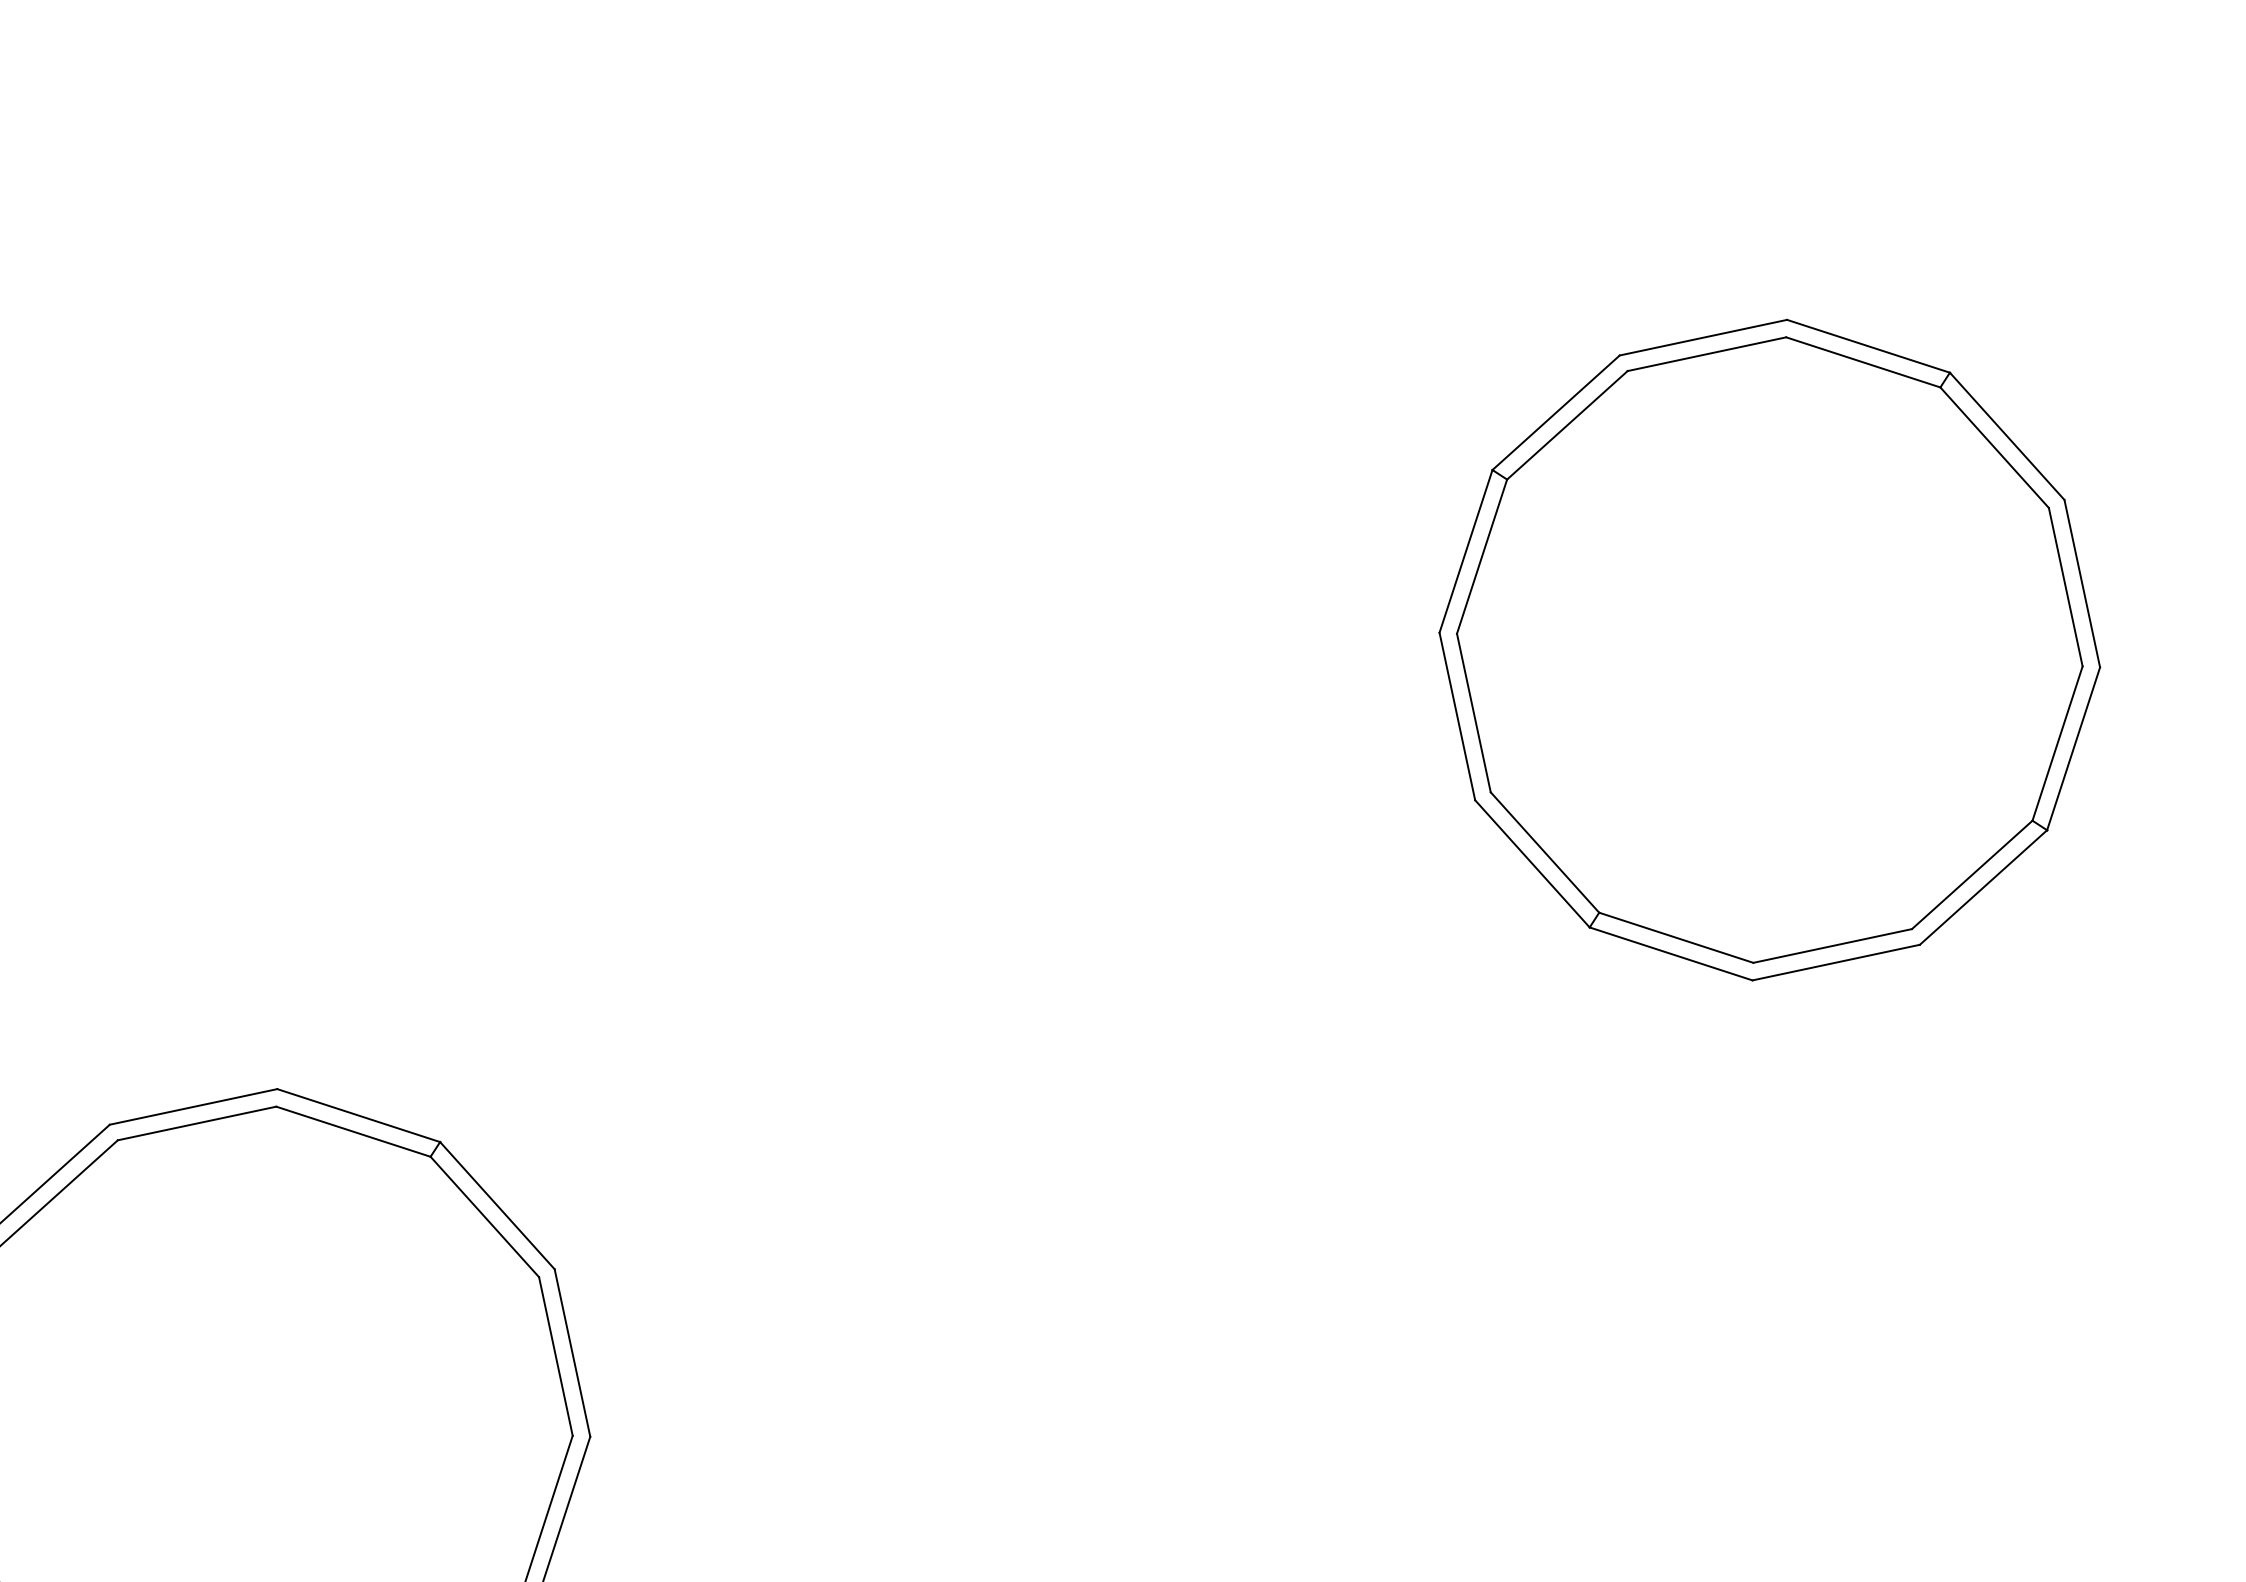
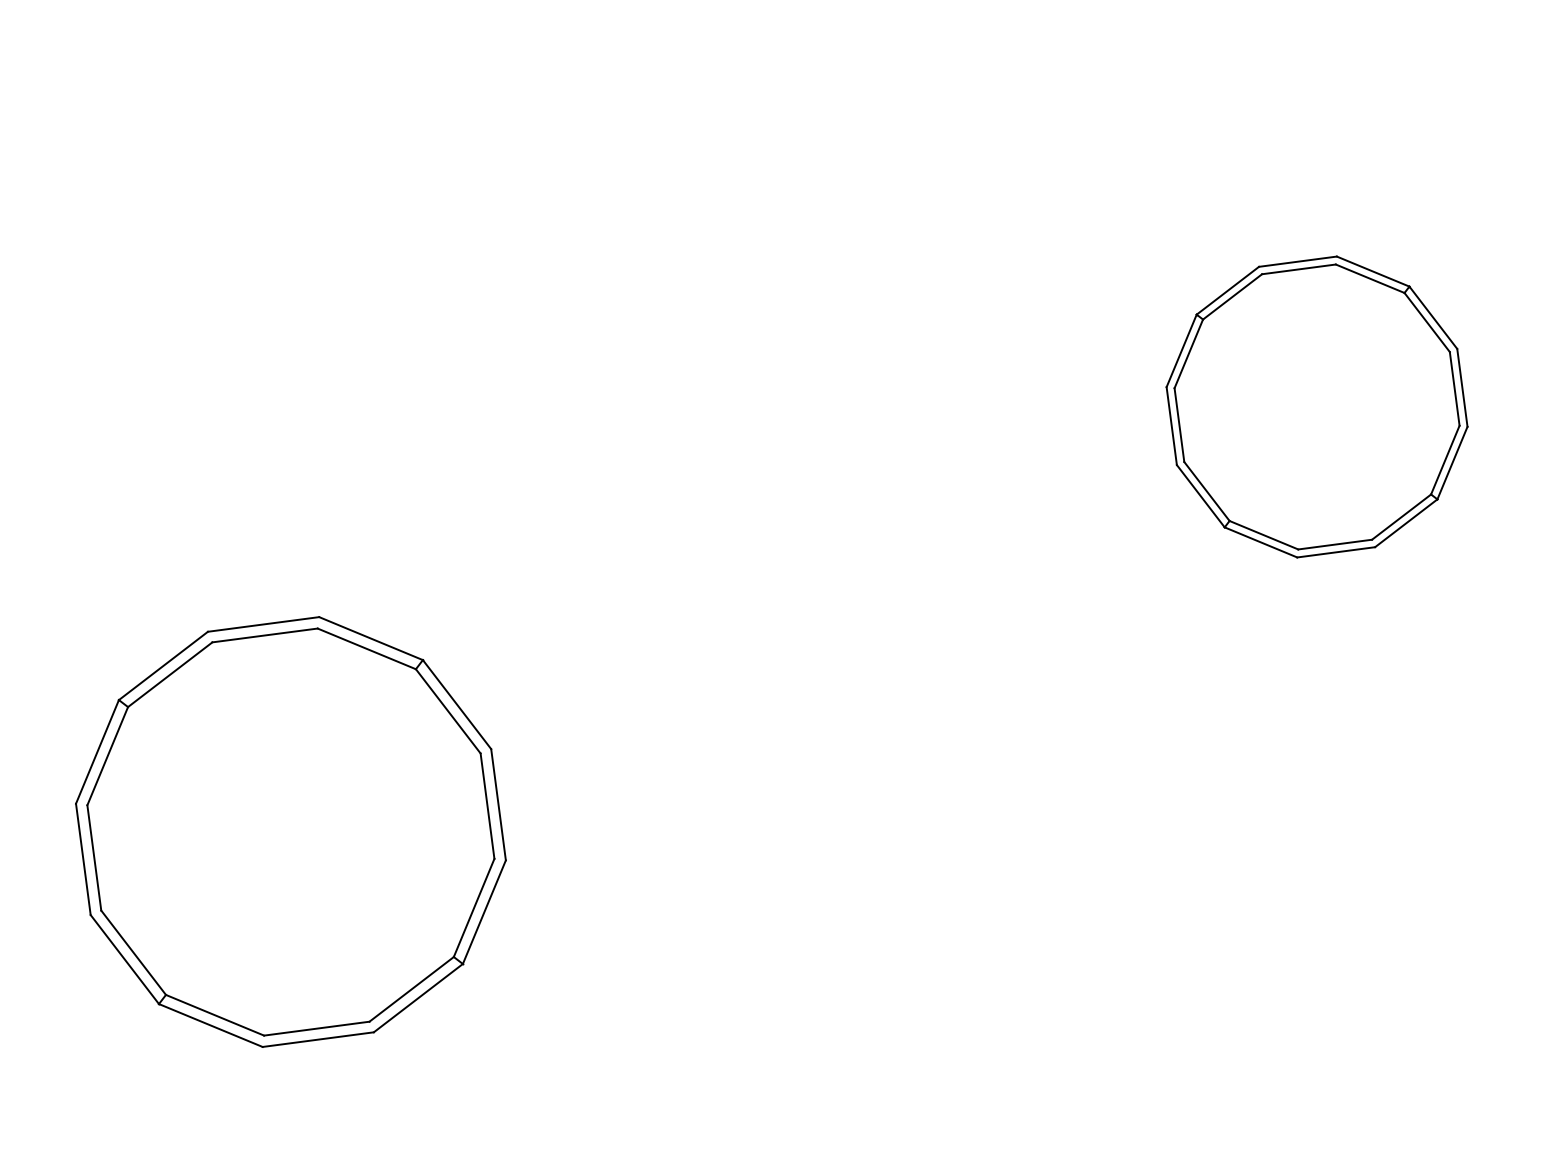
part: (1768, 649) -> (1316, 406), size x0.7

